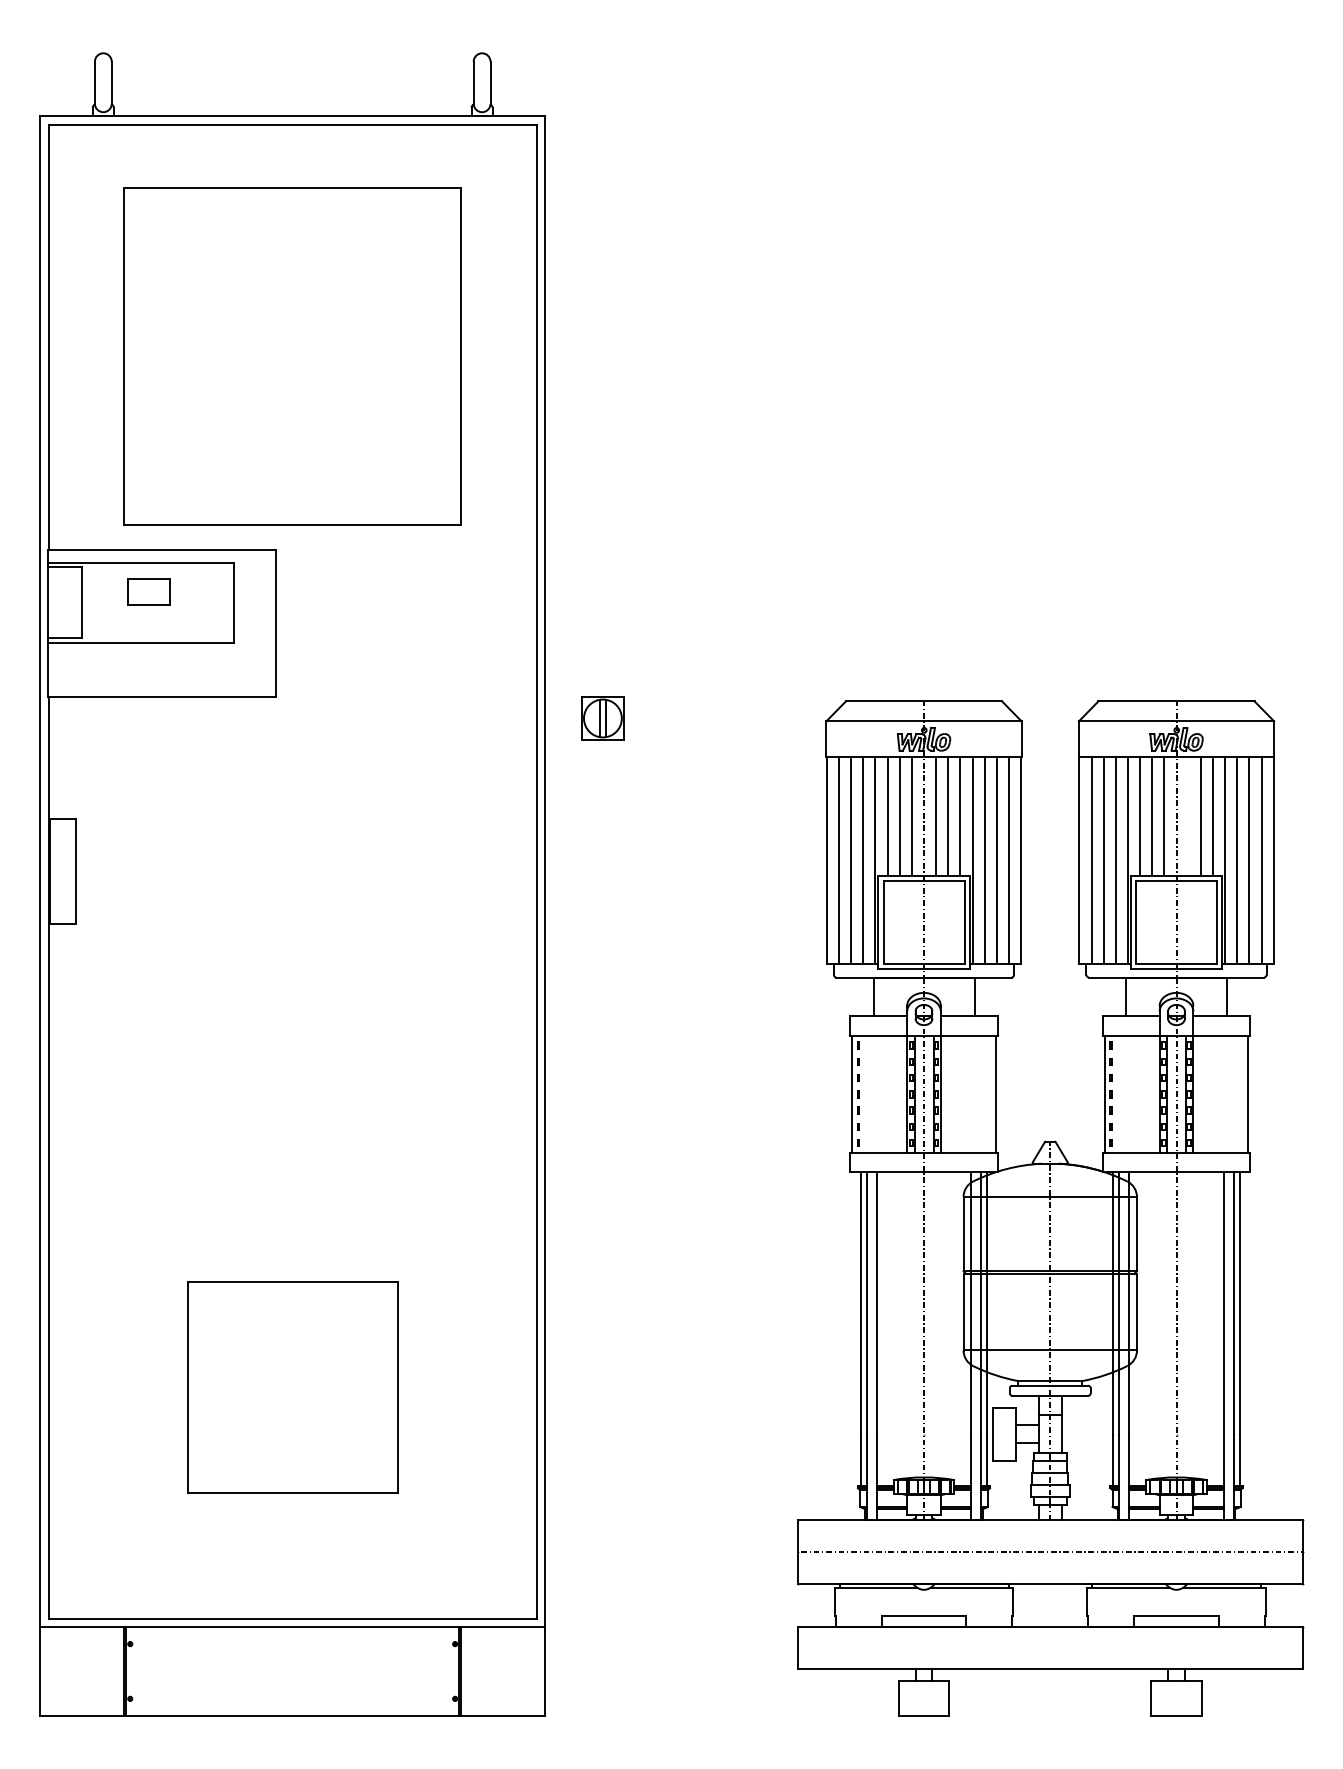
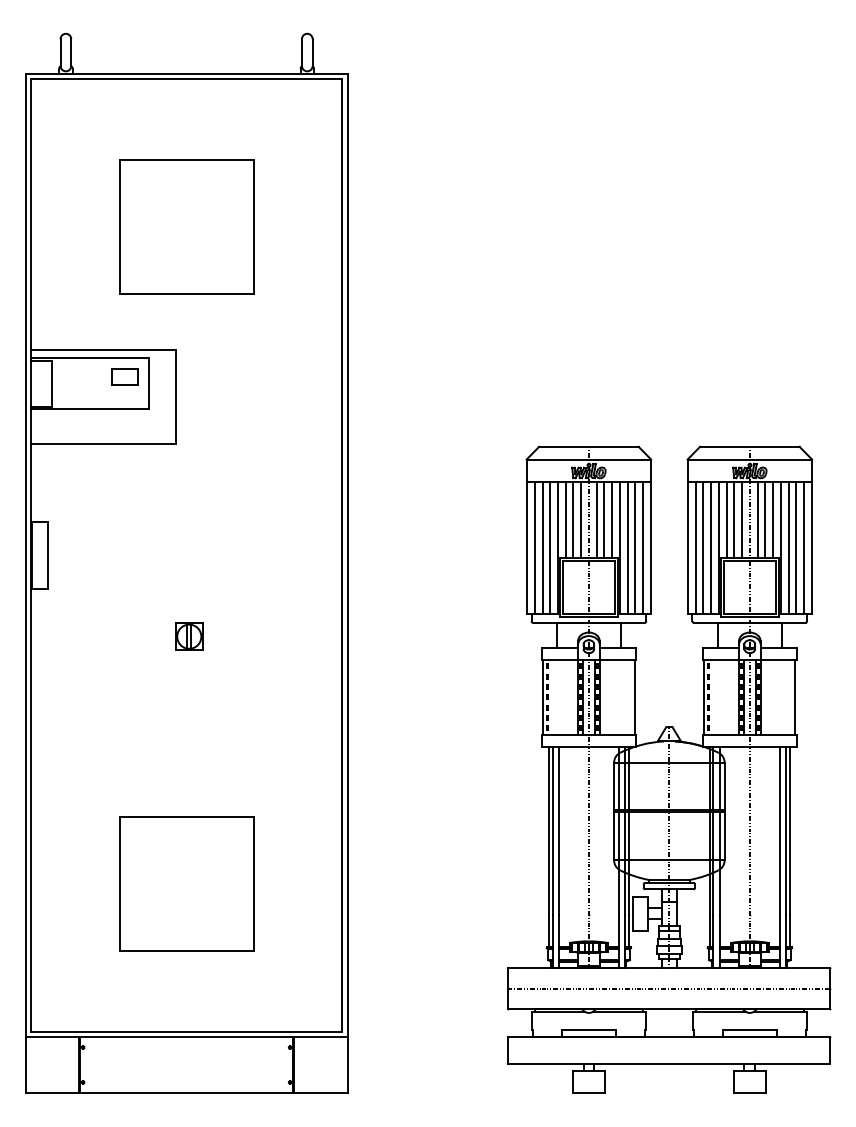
part: (292, 355) -> (186, 226), size x0.62
part: (148, 591) -> (124, 376), moved
part: (603, 718) -> (189, 636), moved
line: (1188, 815) -> (757, 519), added

